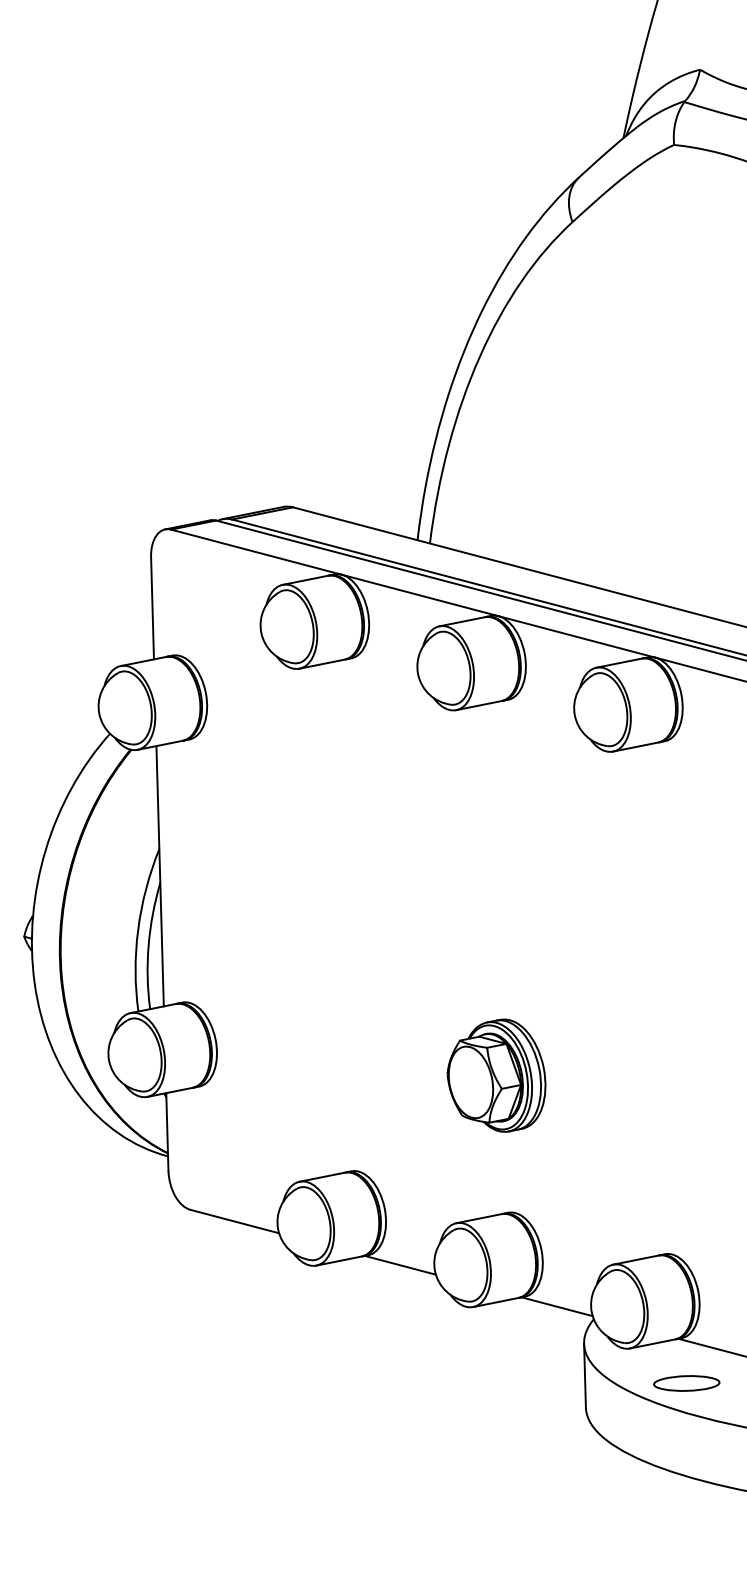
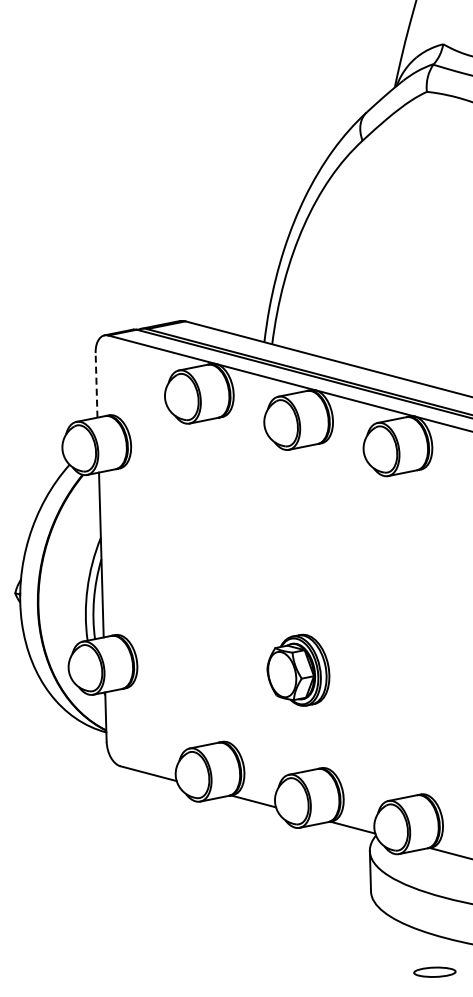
line: (152, 606) -> (96, 384), solid -> dashed
part: (496, 1074) -> (298, 669), moved
part: (686, 1382) -> (434, 971), moved

